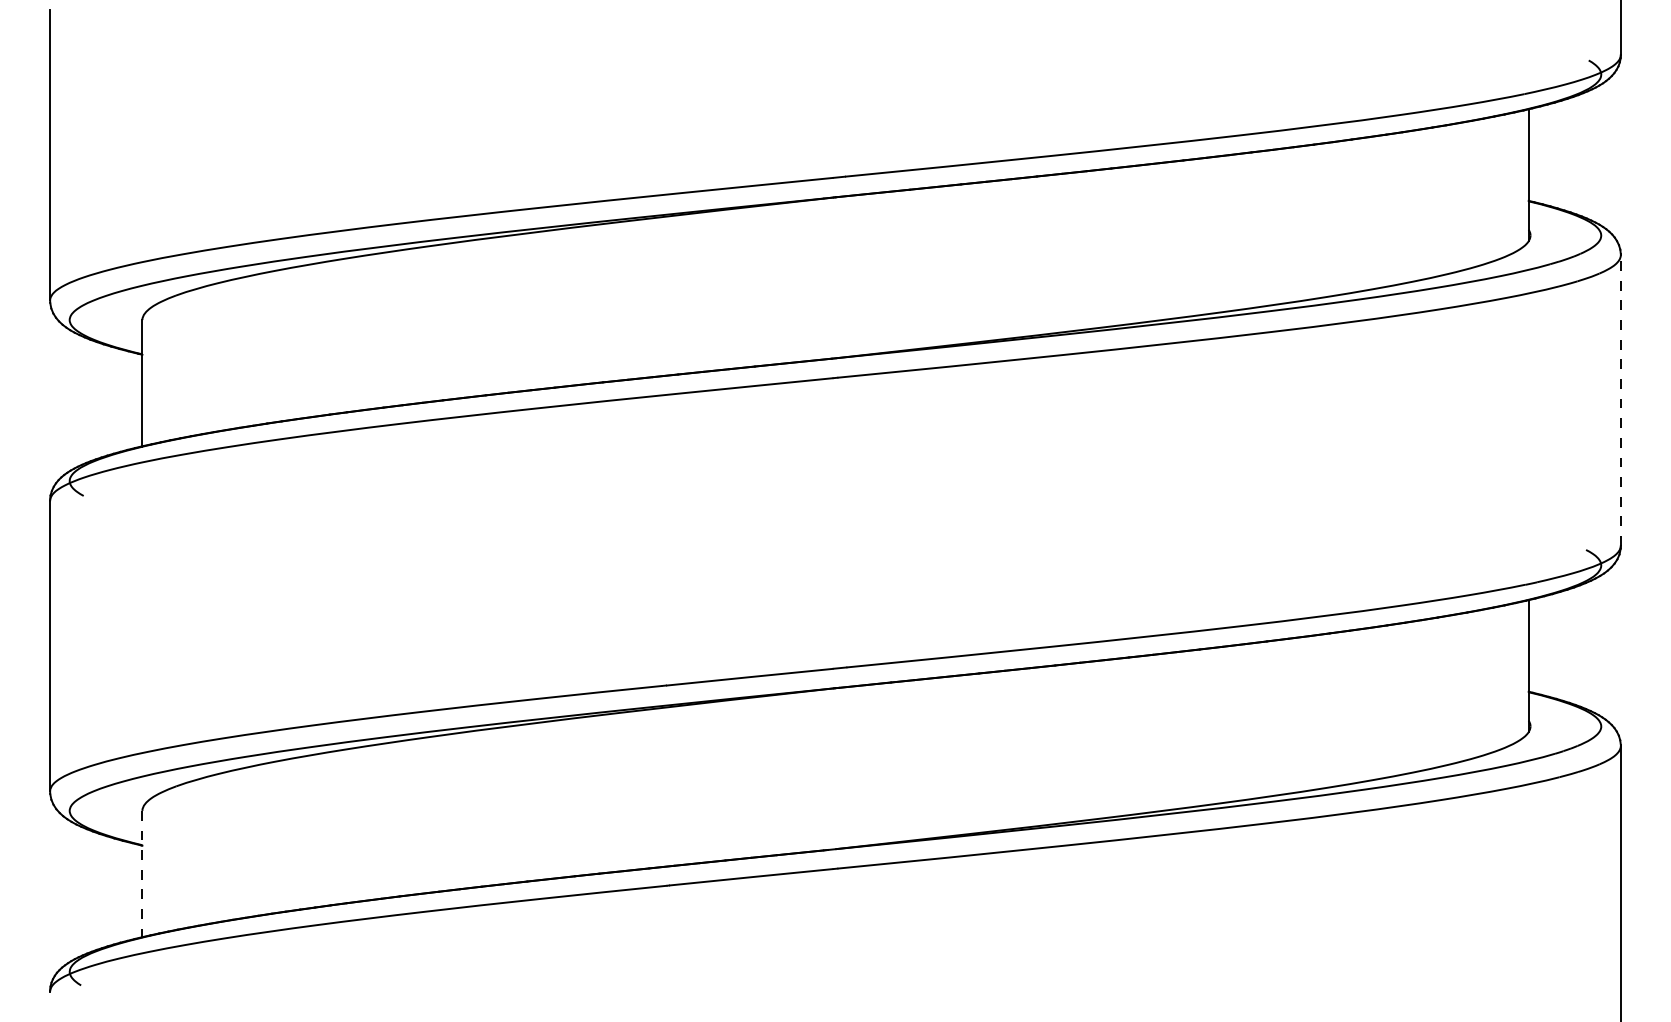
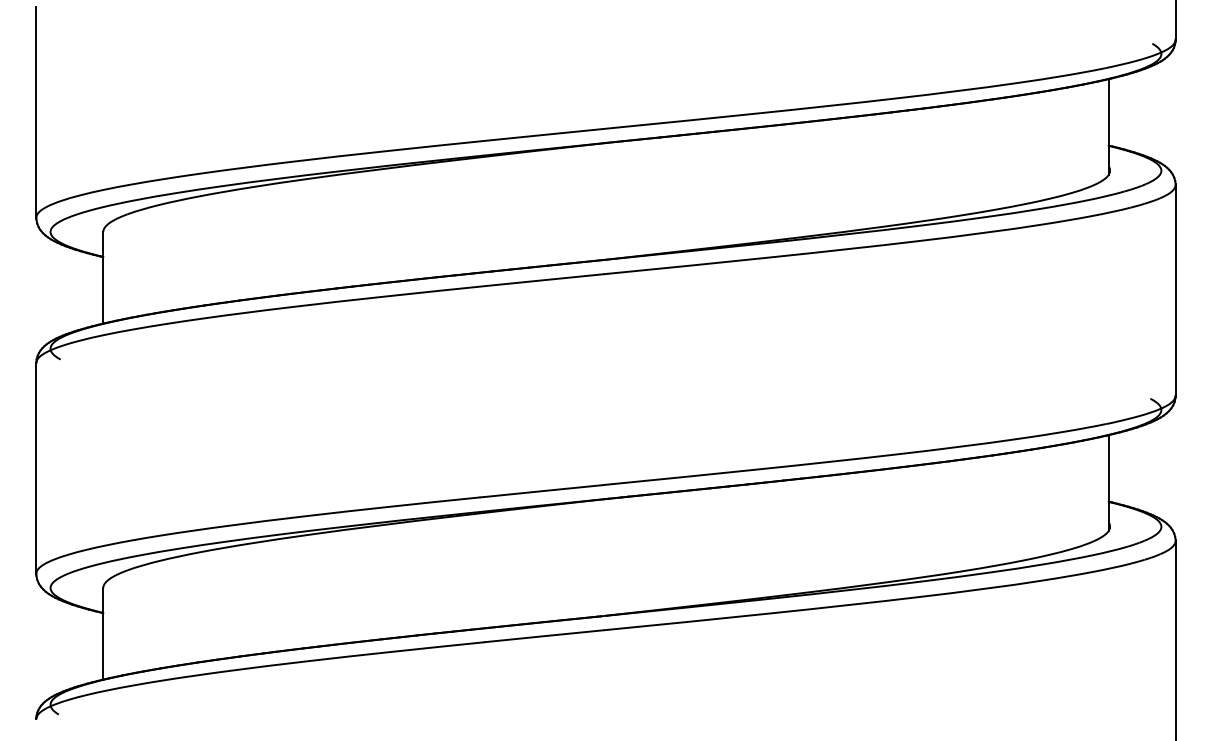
line: (1620, 400) -> (1175, 290), dashed -> solid
line: (142, 874) -> (103, 634), dashed -> solid

